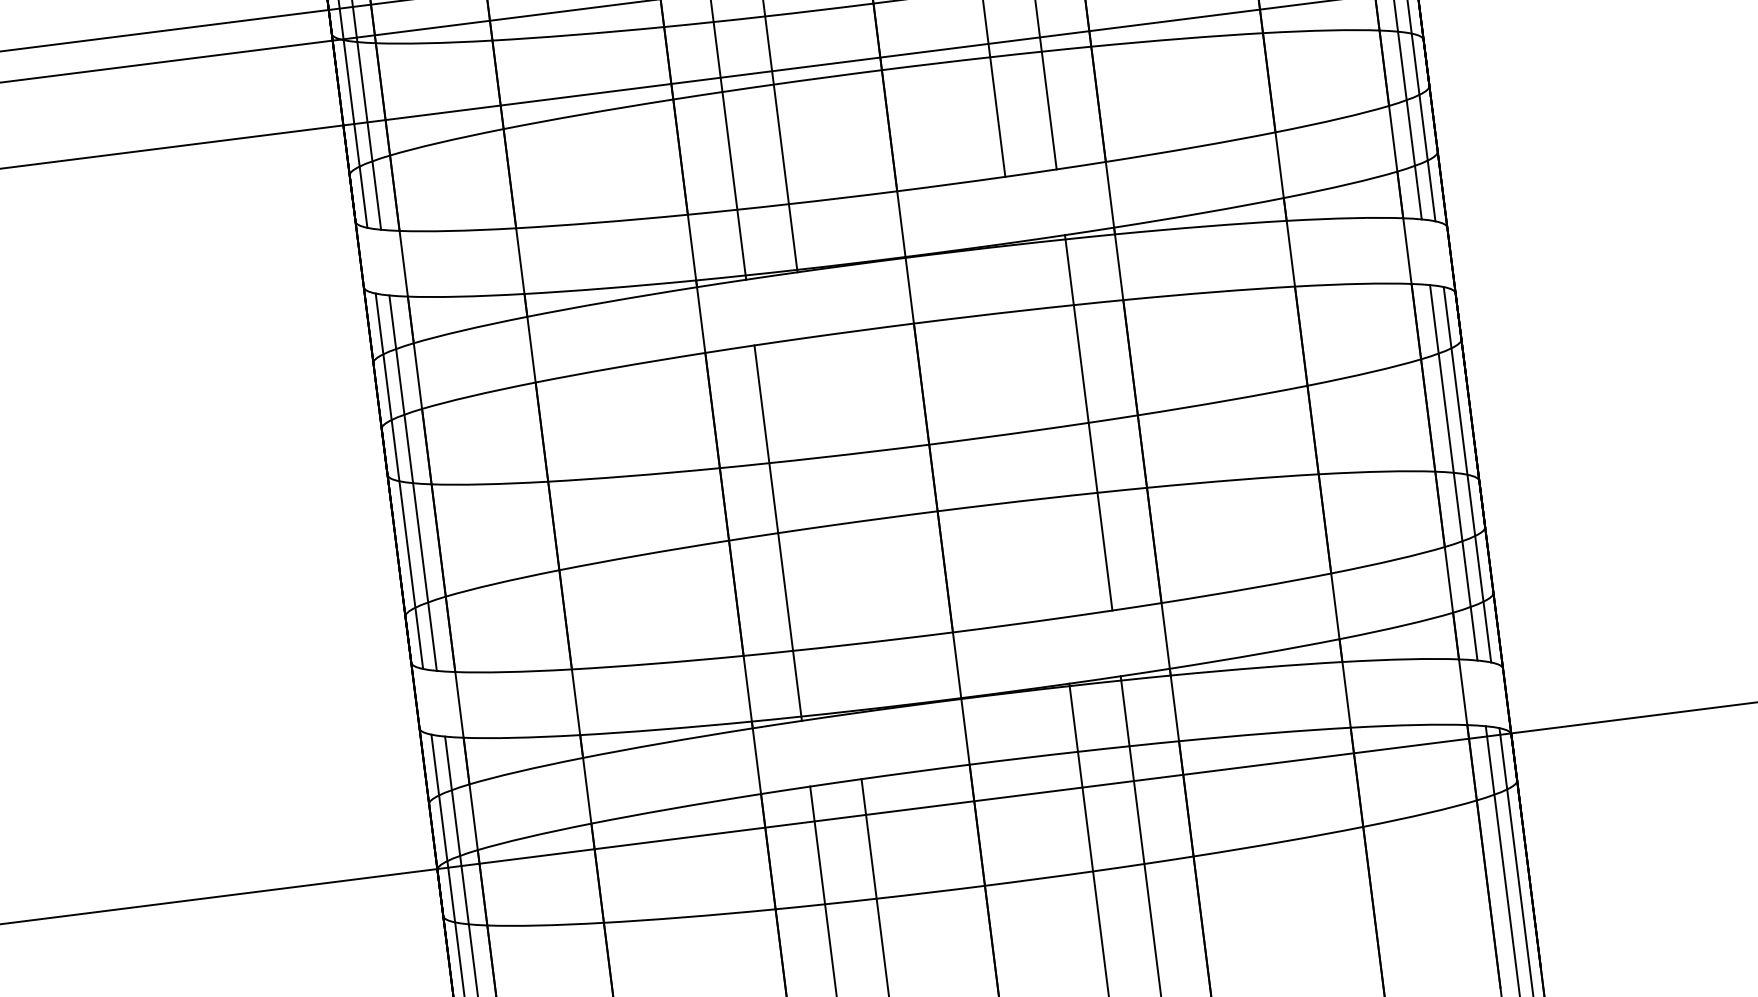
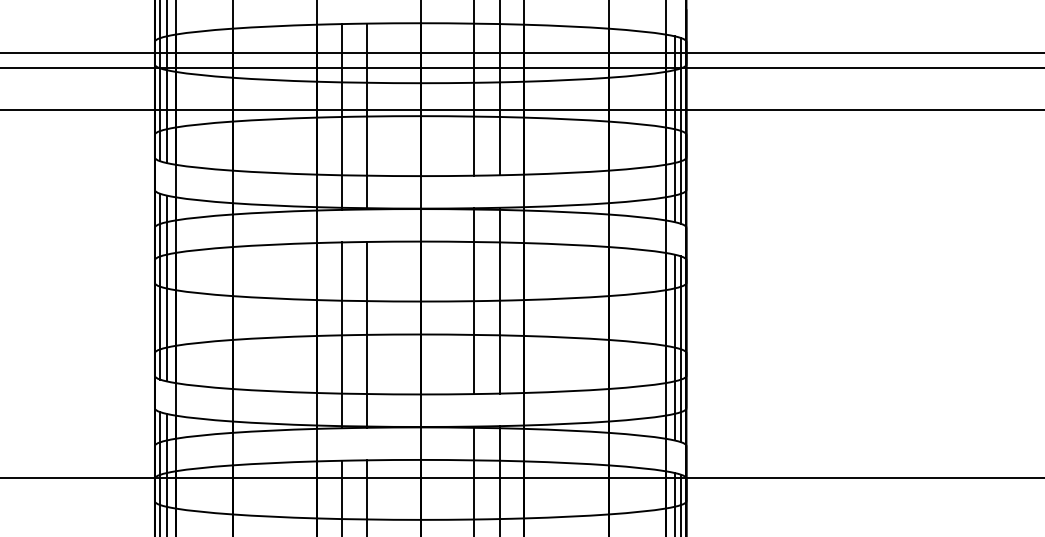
line: (1037, 430) -> (474, 301), added
line: (830, 524) -> (367, 334), added

